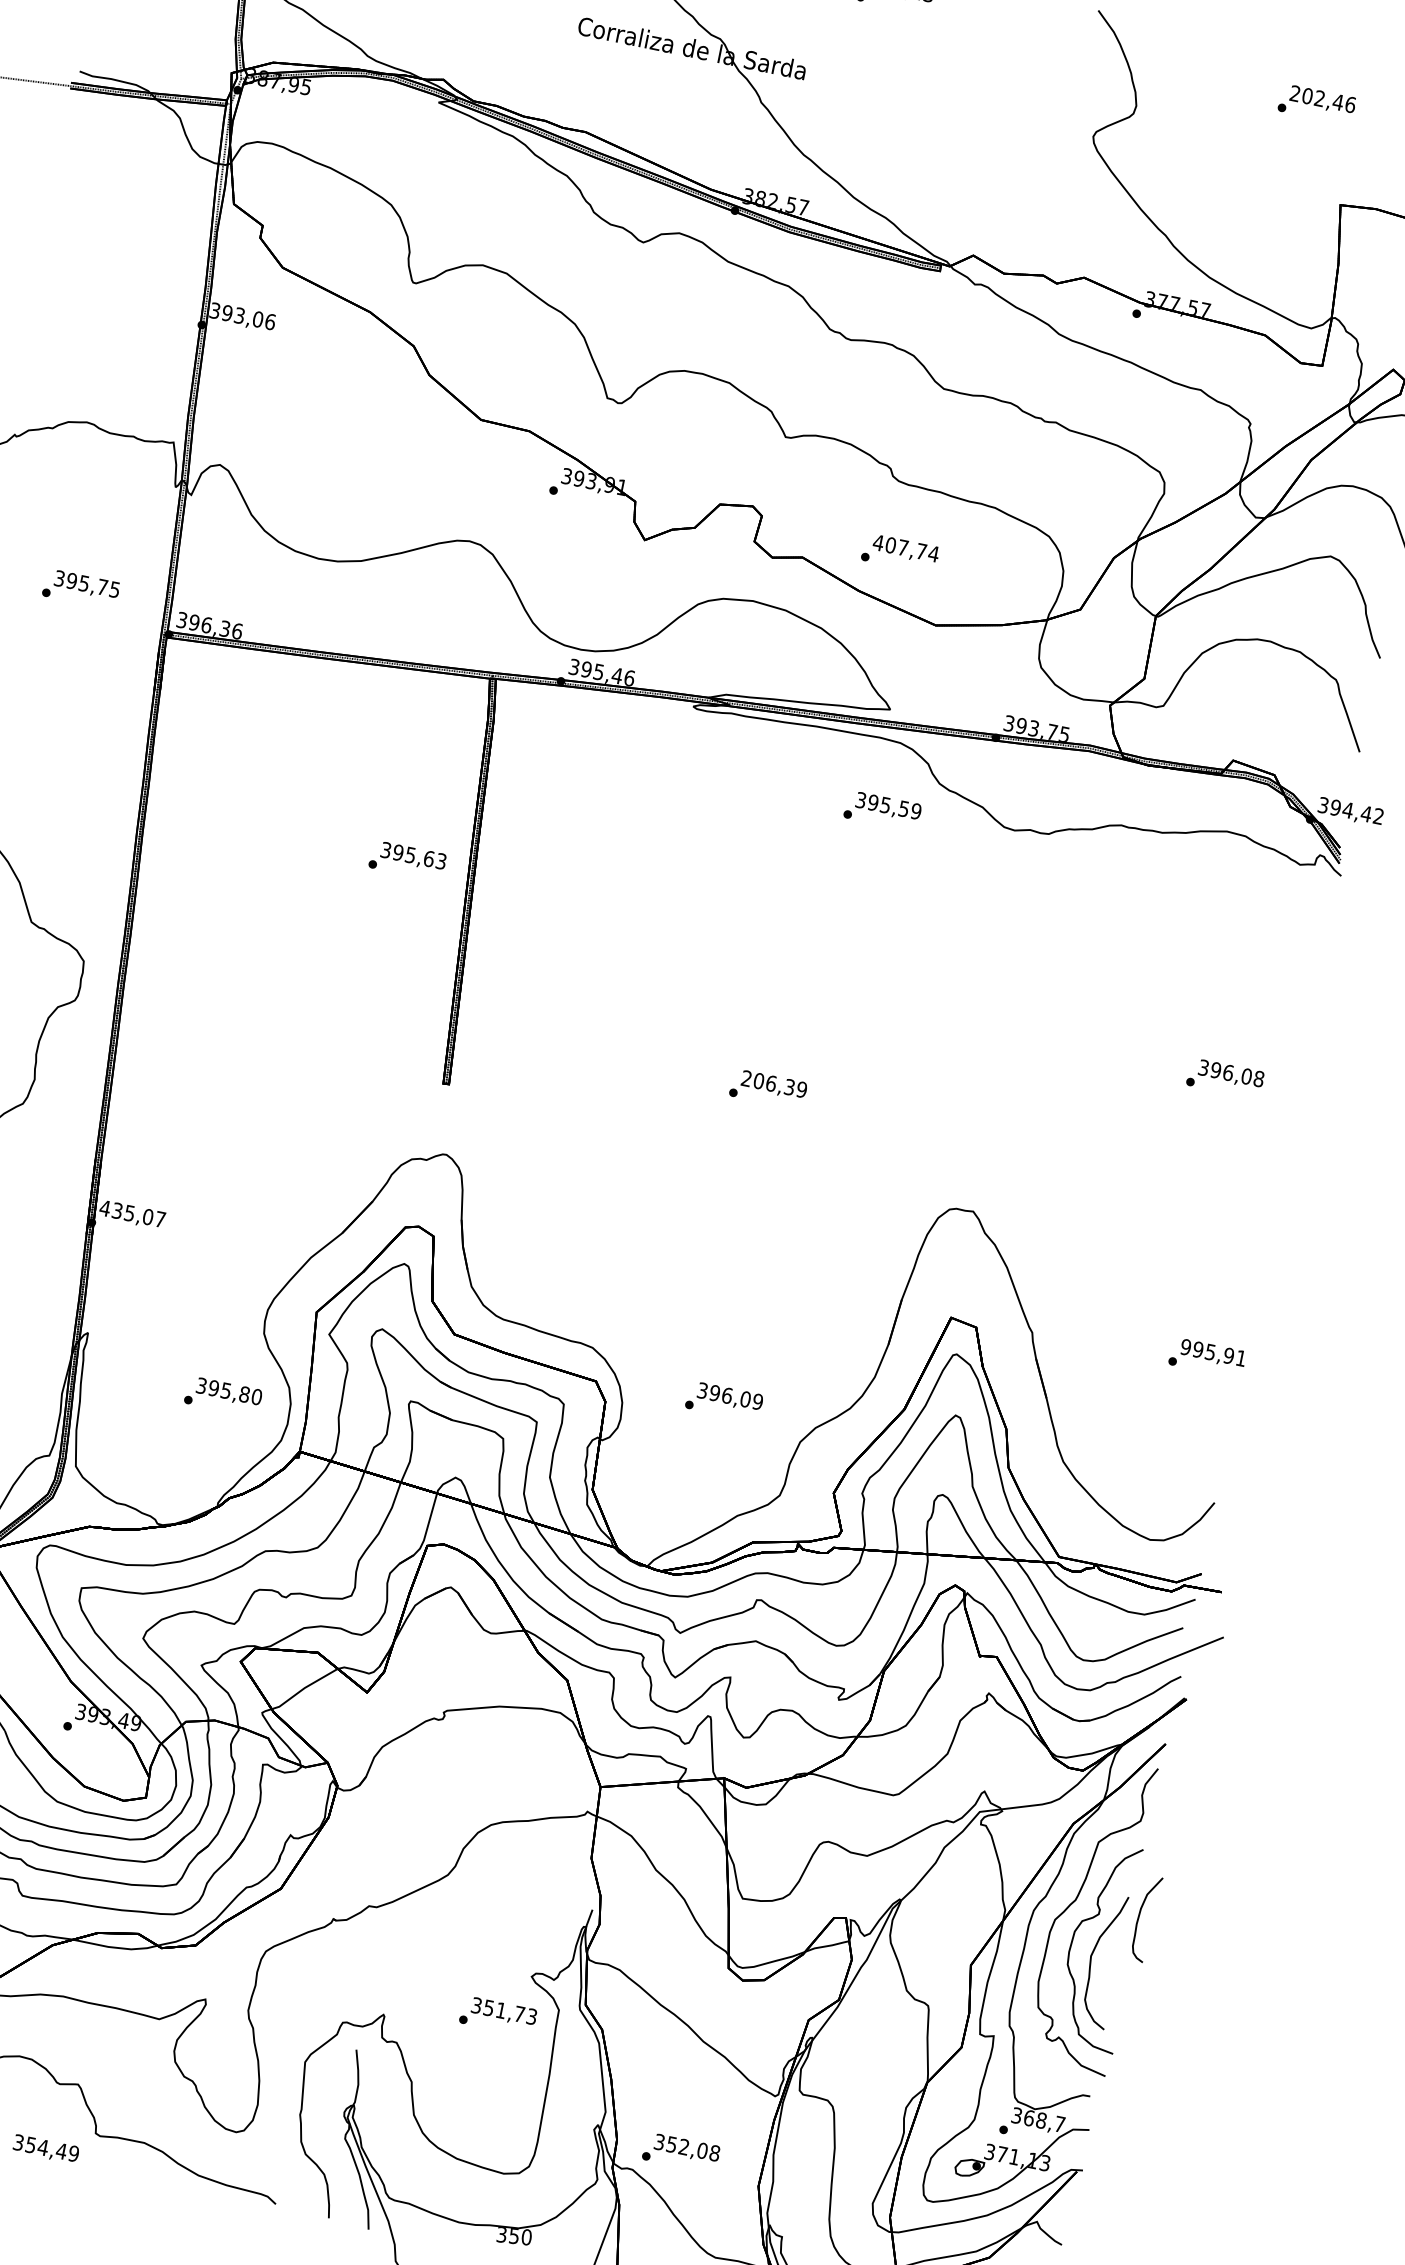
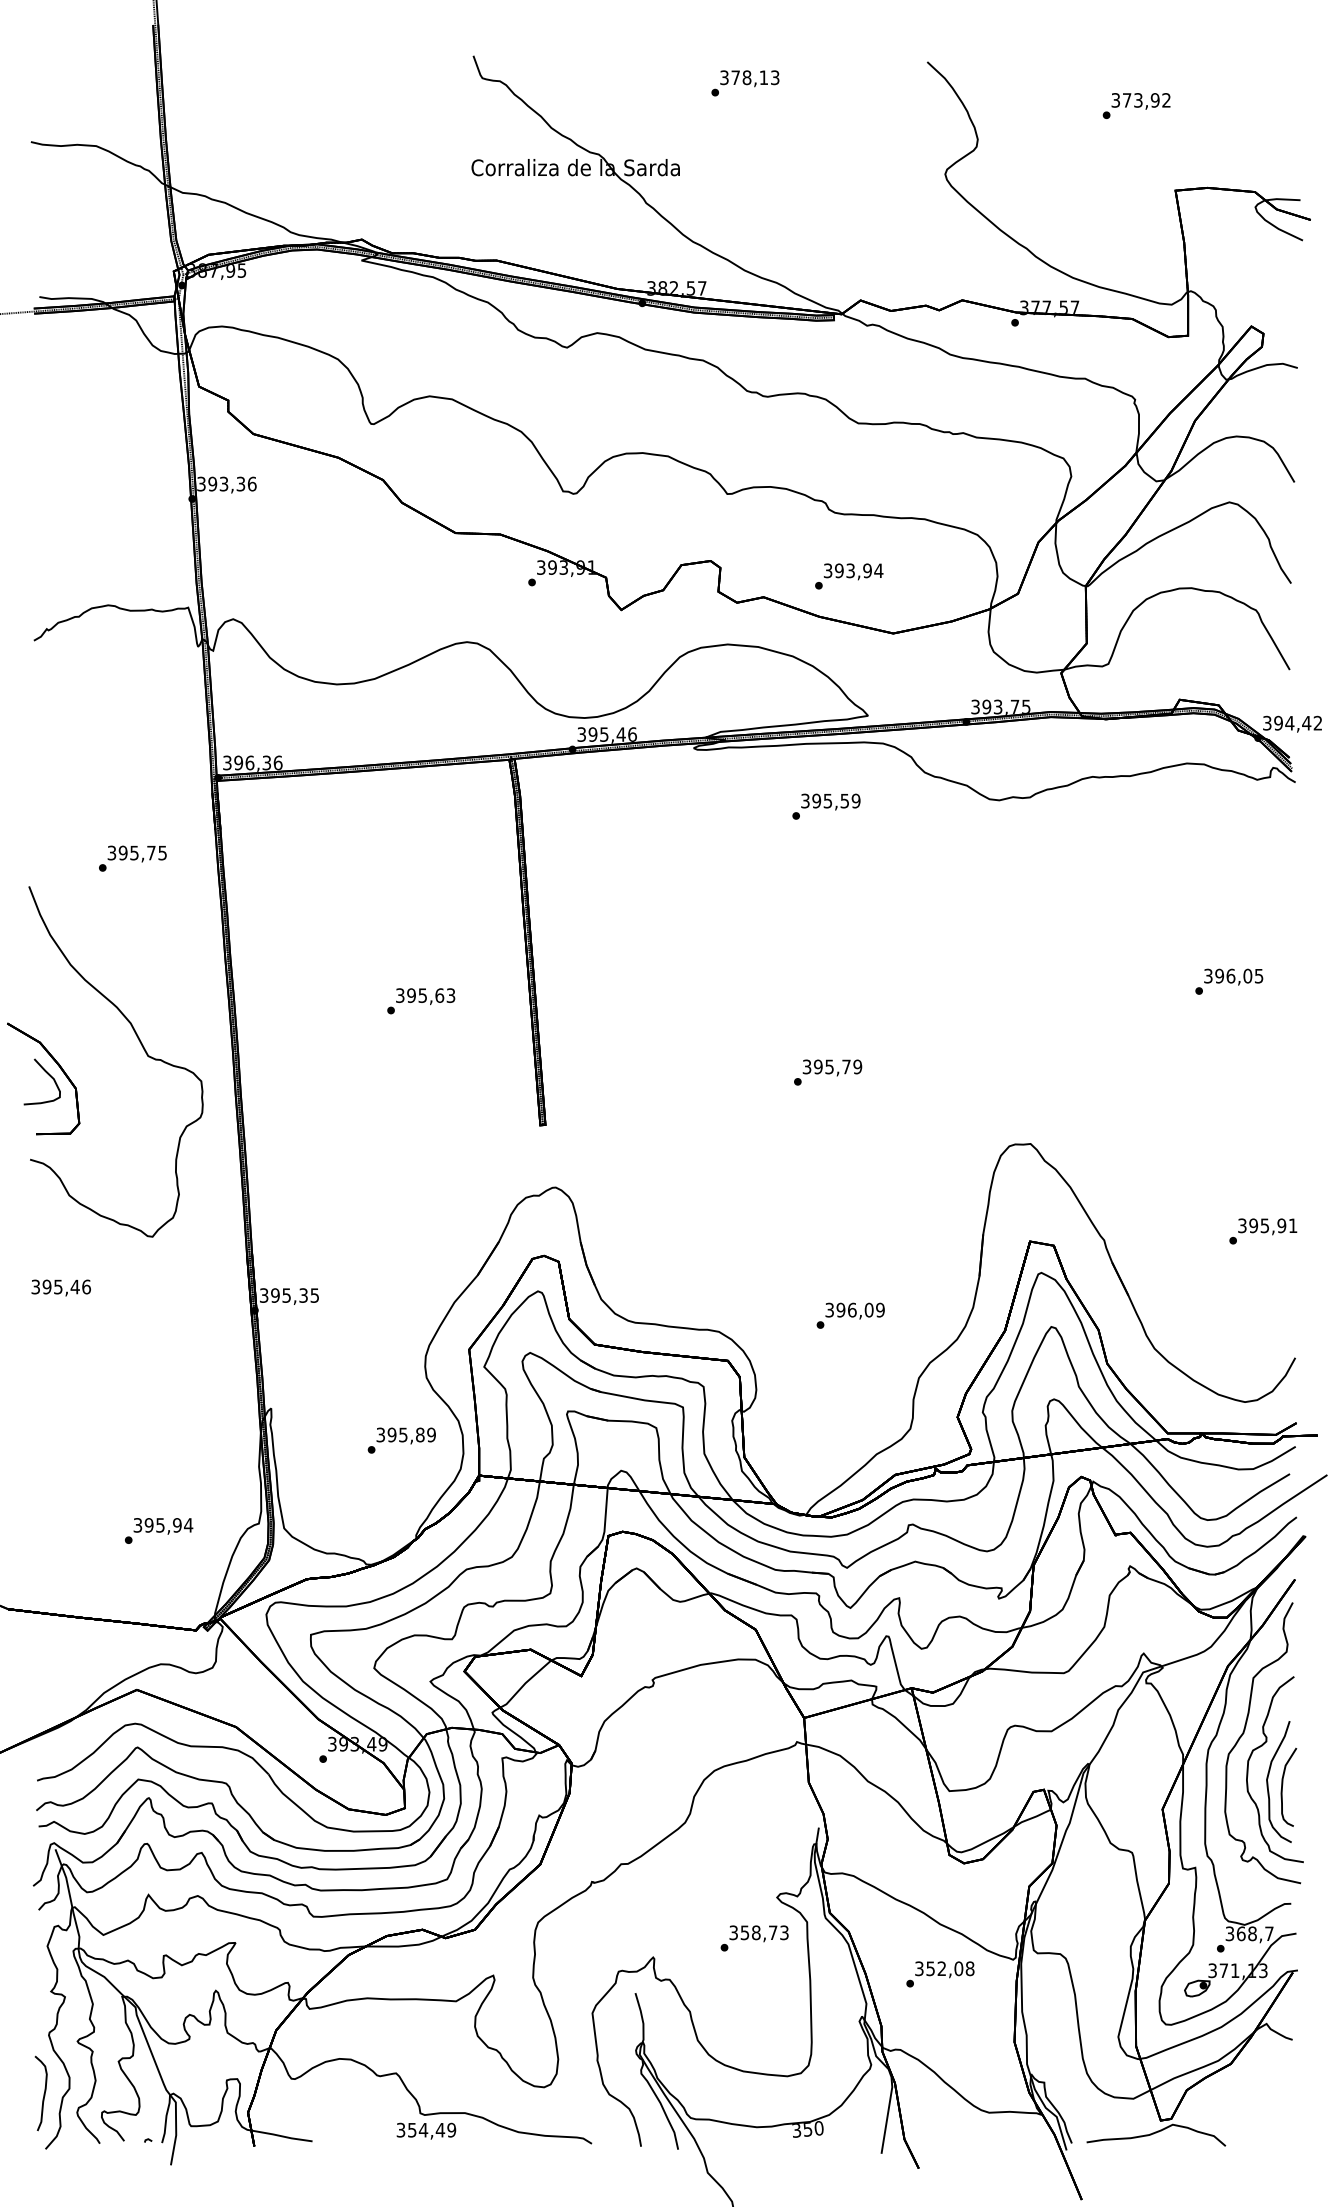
text: (1323, 99) -> (1141, 100), 202,46 -> 373,92
text: (257, 318) -> (240, 483), 393,06 -> 393,36
text: (899, 546) -> (847, 570), 407,74 -> 393,94
text: (80, 589) -> (132, 858), moved
text: (882, 810) -> (826, 806), moved
text: (407, 861) -> (421, 1001), moved
text: (1258, 1078) -> (1258, 975), 396,08 -> 396,05
text: (767, 1082) -> (826, 1066), 206,39 -> 395,79
text: (131, 1213) -> (288, 1295), 435,07 -> 395,35
text: (1186, 1346) -> (1242, 1225), 995,91 -> 395,91
text: (256, 1397) -> (431, 1435), 395,80 -> 395,89
text: (724, 1401) -> (850, 1315), moved
curve: (1140, 1914) -> (1283, 1784), moved
text: (501, 2010) -> (756, 1932), 351,73 -> 358,73
text: (46, 2148) -> (426, 2130), moved
text: (681, 2153) -> (940, 1974), moved

